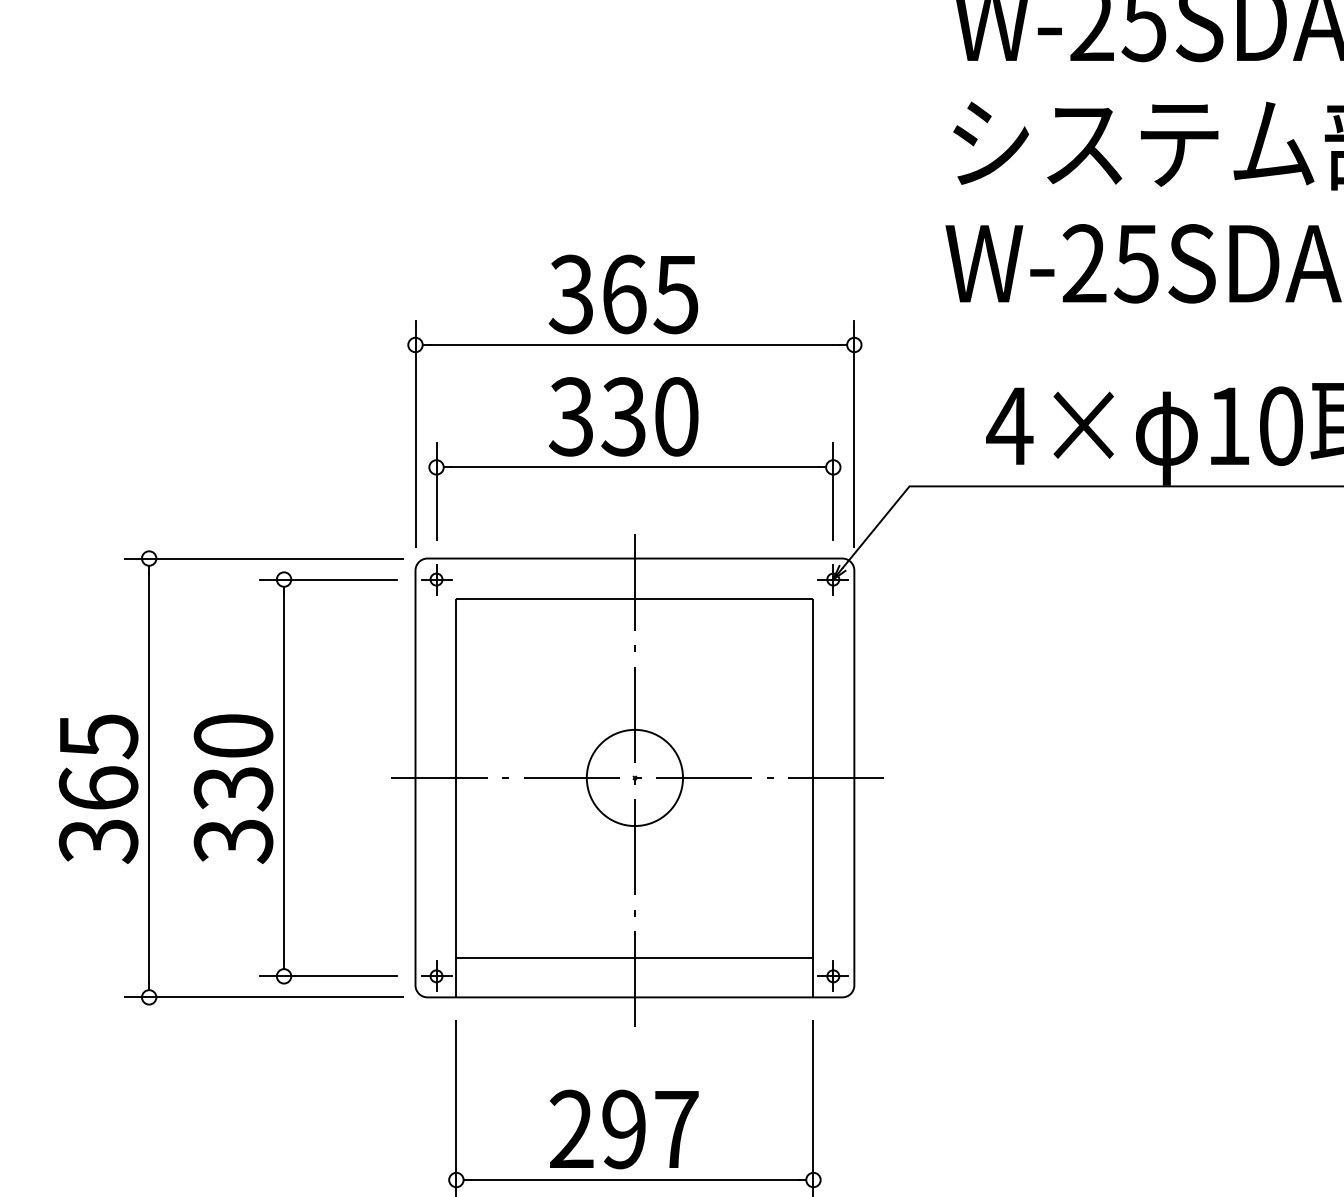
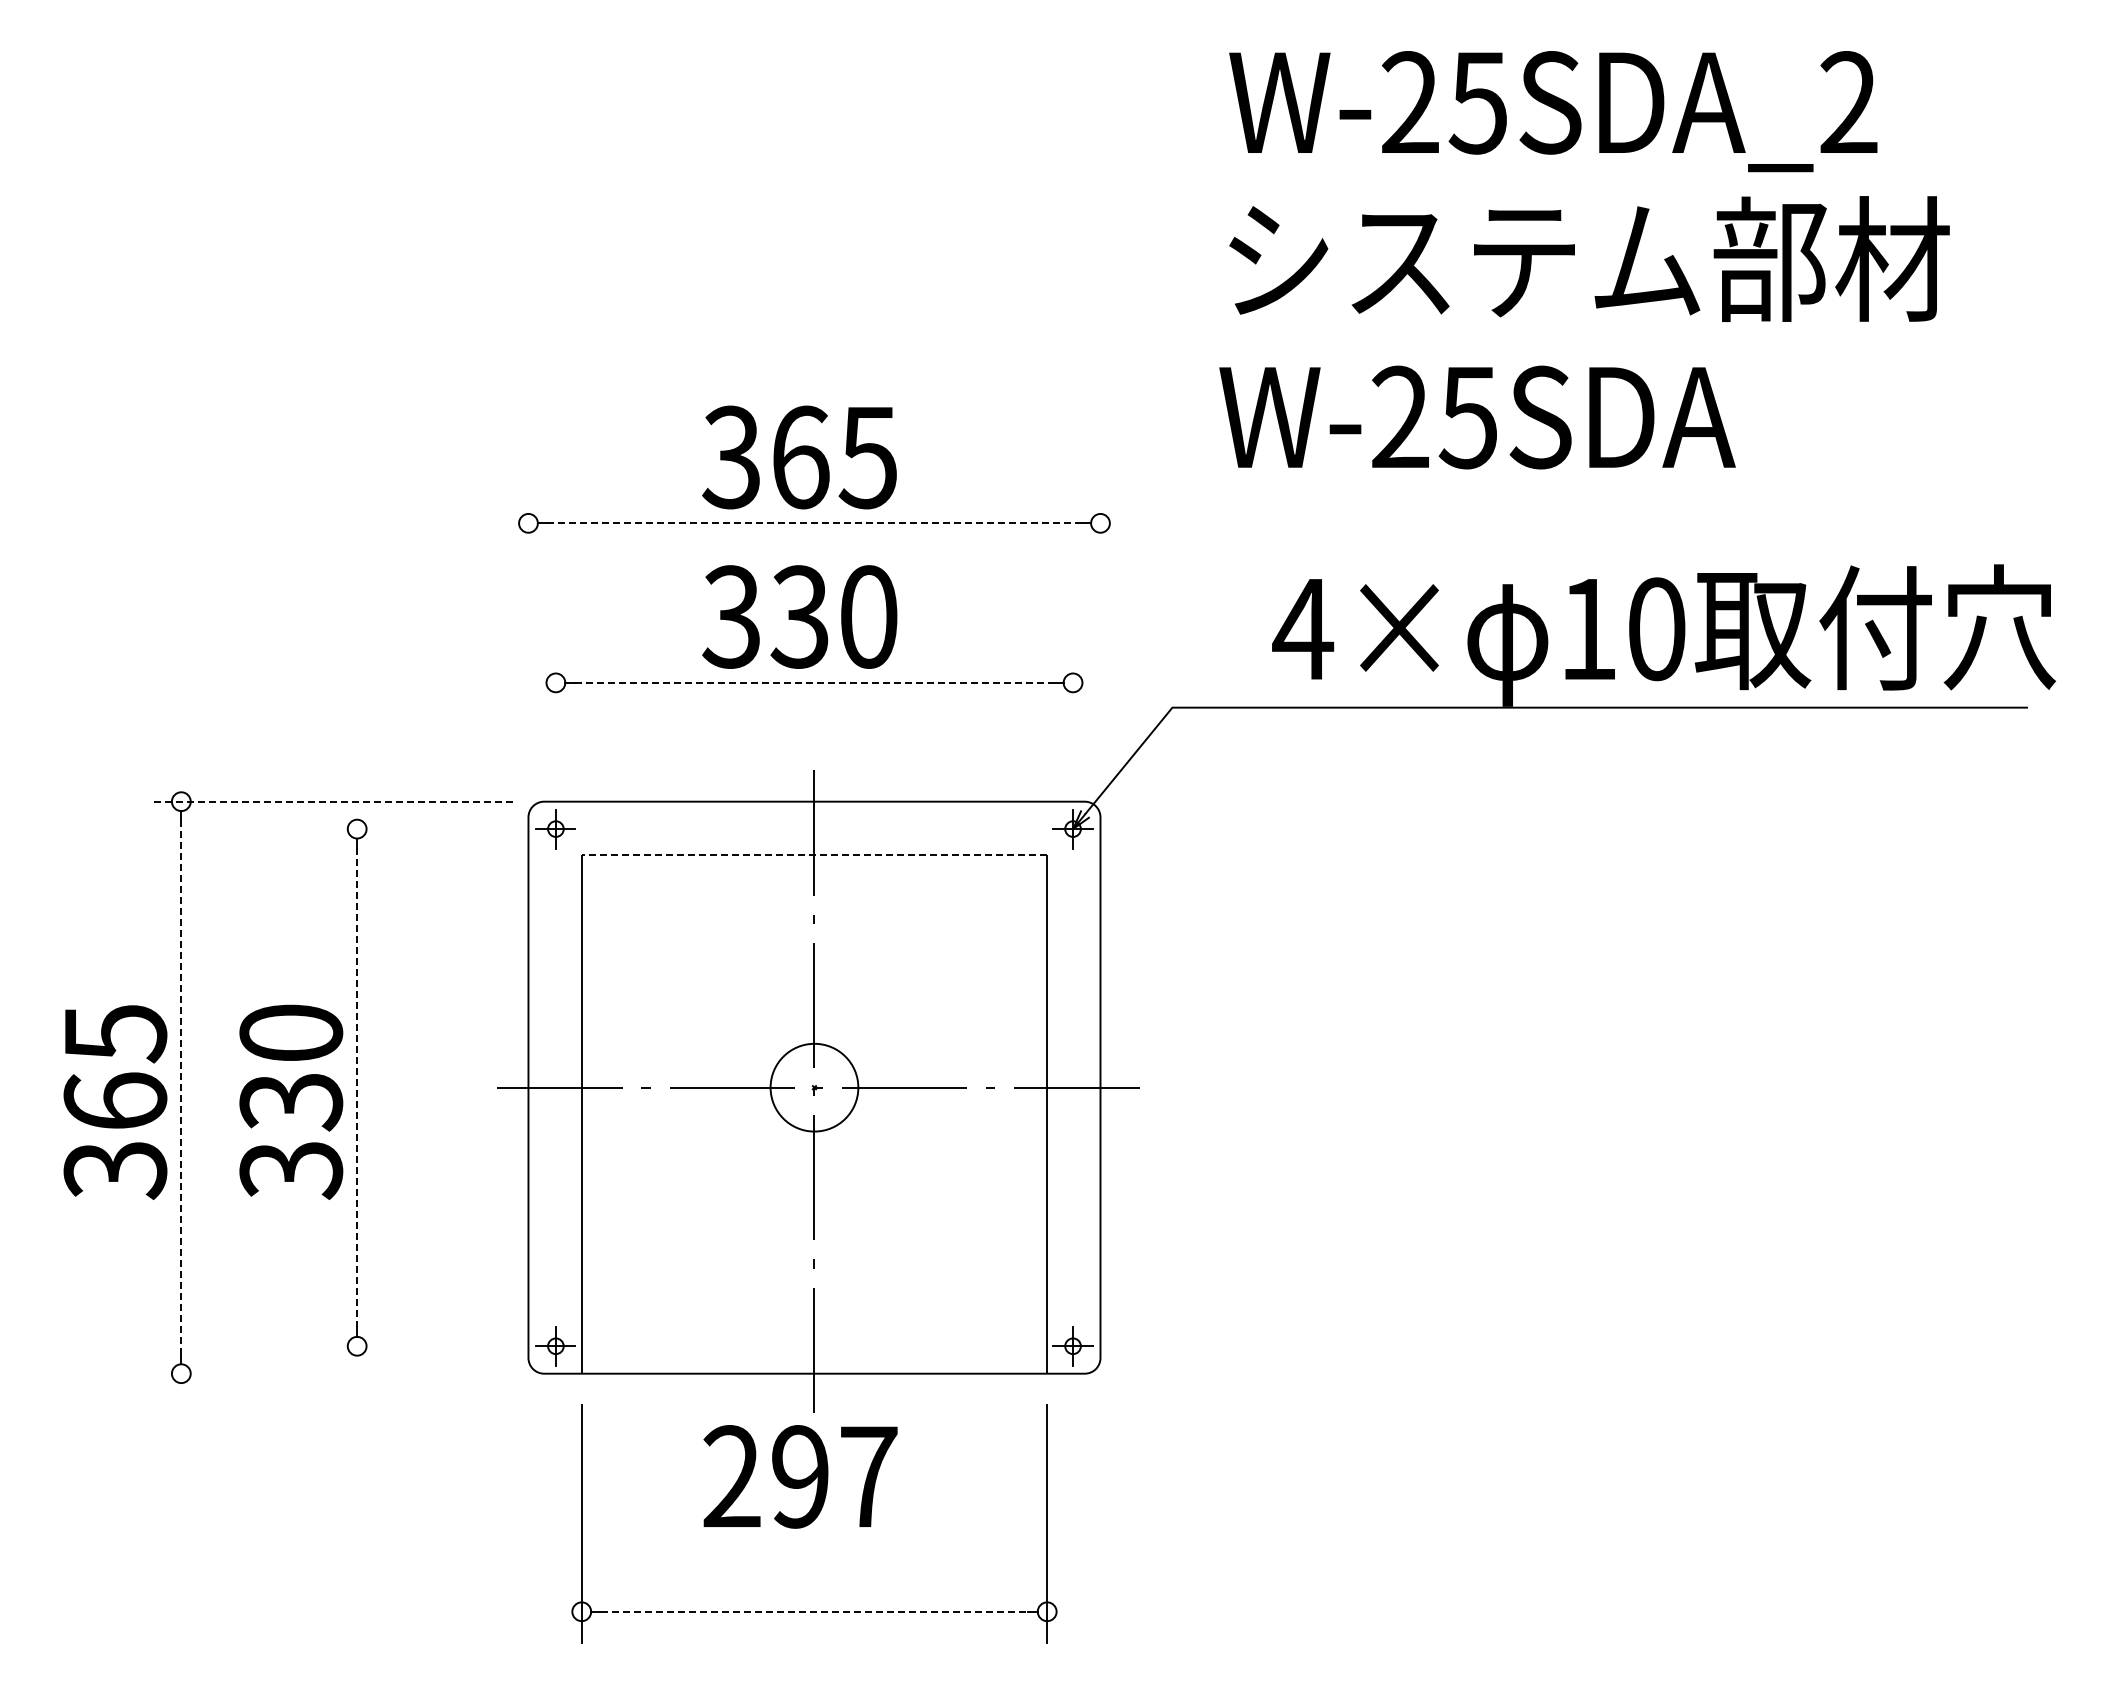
line: (634, 345) -> (814, 523), solid -> dashed
line: (415, 434) -> (528, 639), removed
line: (854, 434) -> (1100, 639), removed
line: (634, 467) -> (814, 682), solid -> dashed
line: (436, 491) -> (555, 714), removed
line: (833, 491) -> (1073, 714), removed
line: (263, 558) -> (330, 801), solid -> dashed
line: (328, 579) -> (414, 829), removed
line: (634, 599) -> (814, 854), solid -> dashed
line: (149, 777) -> (181, 1087), solid -> dashed
line: (284, 777) -> (357, 1087), solid -> dashed
circle: (634, 777) -> (814, 1087), size x0.7
line: (634, 957) -> (814, 1321), removed
line: (328, 976) -> (414, 1346), removed
line: (264, 997) -> (331, 1373), removed
text: (624, 1129) -> (800, 1476), moved
line: (634, 1179) -> (814, 1611), solid -> dashed

